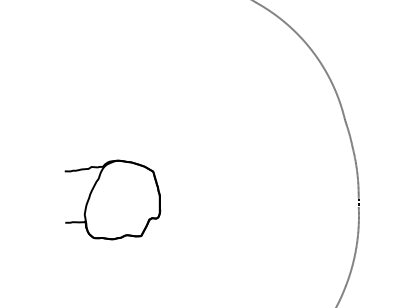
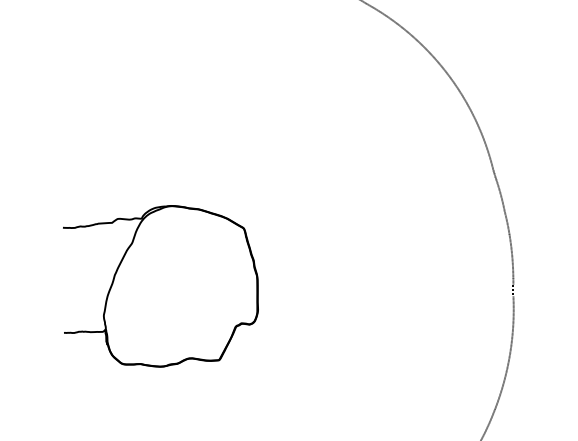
part: (112, 199) -> (160, 285), size x1.43

